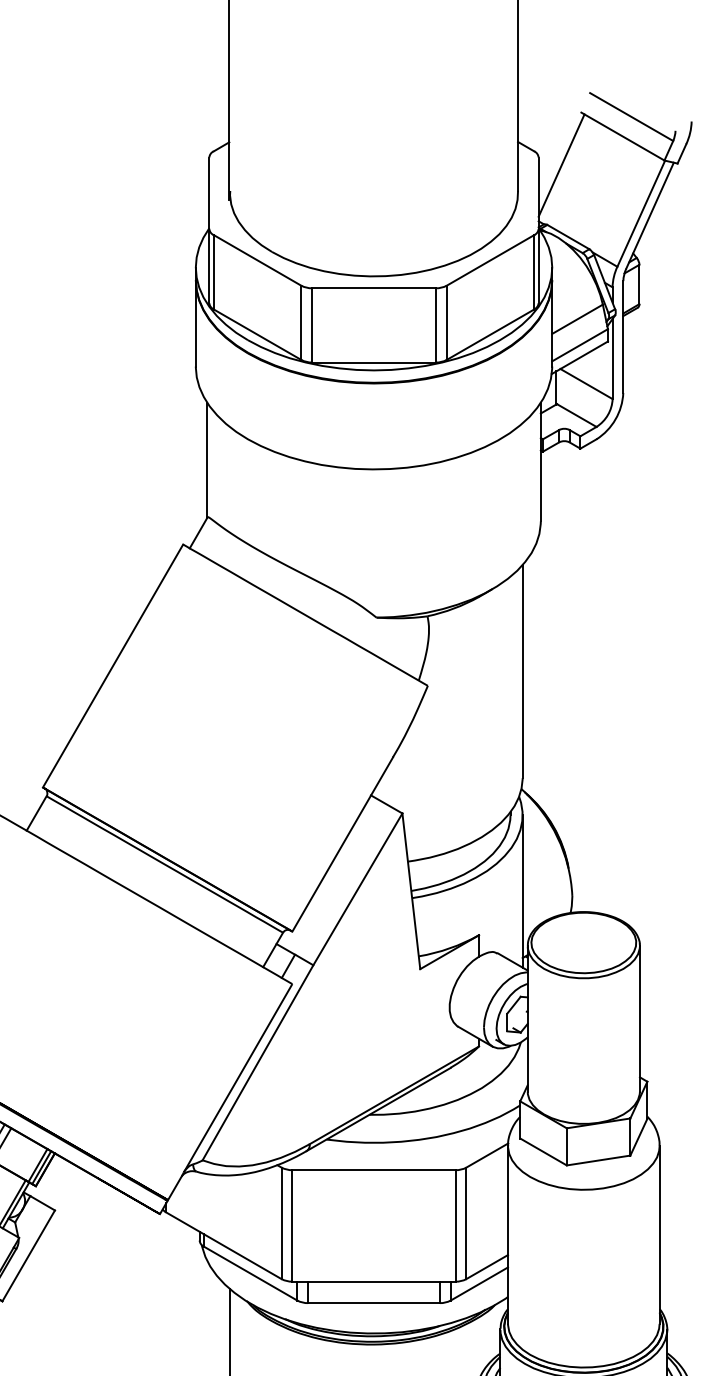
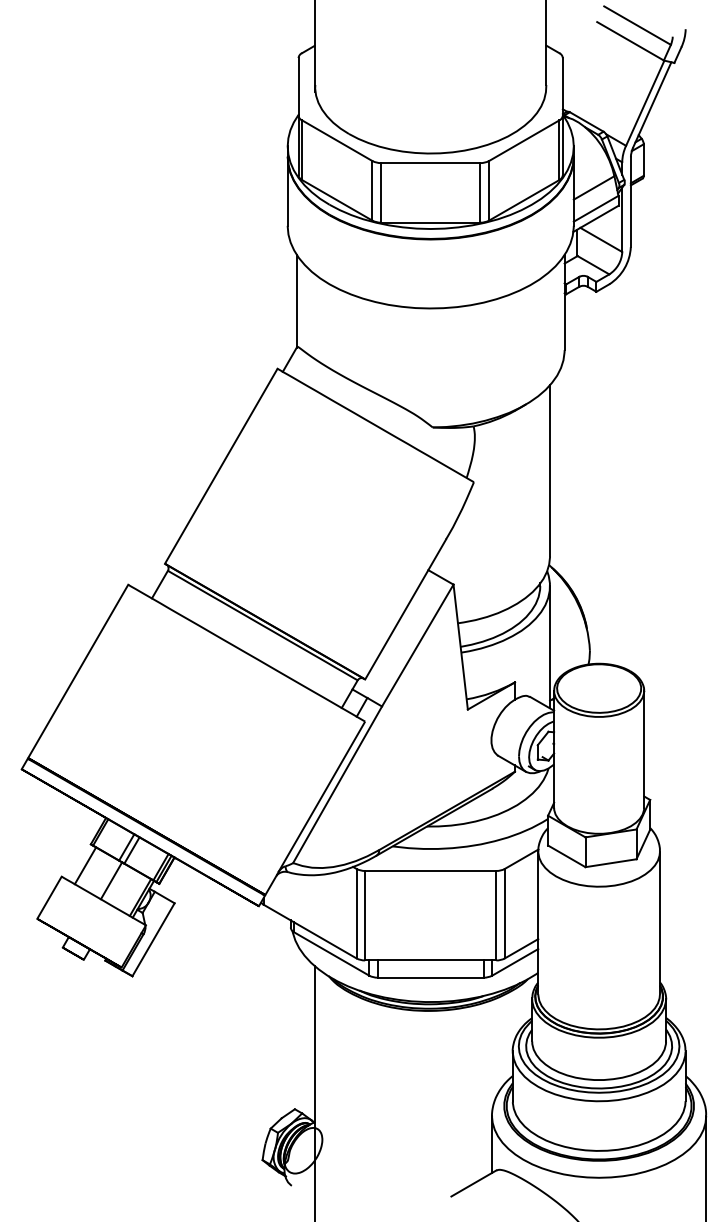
line: (560, 165) -> (580, 64), removed

